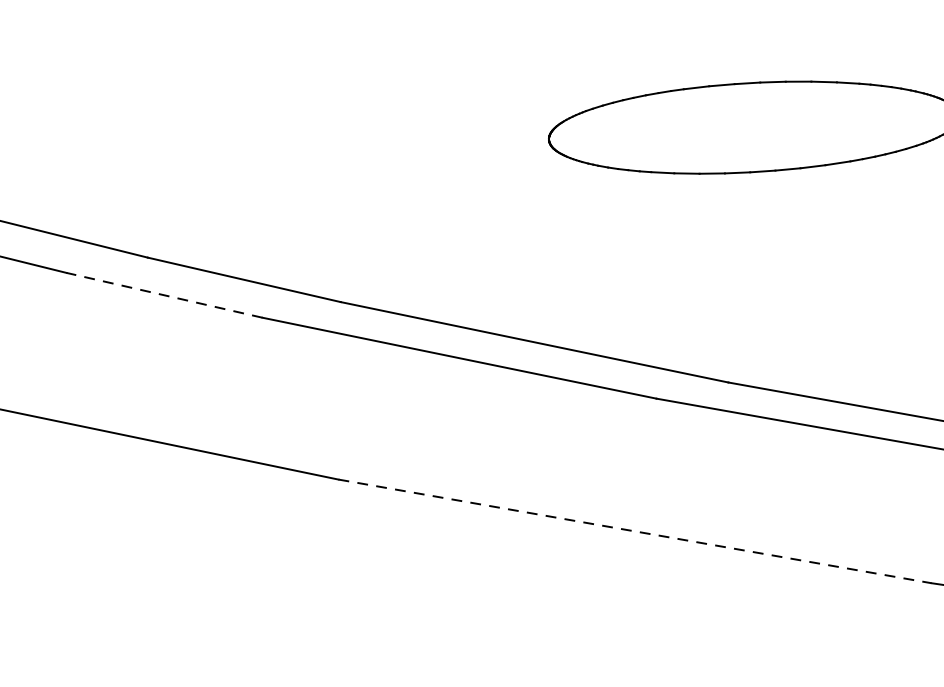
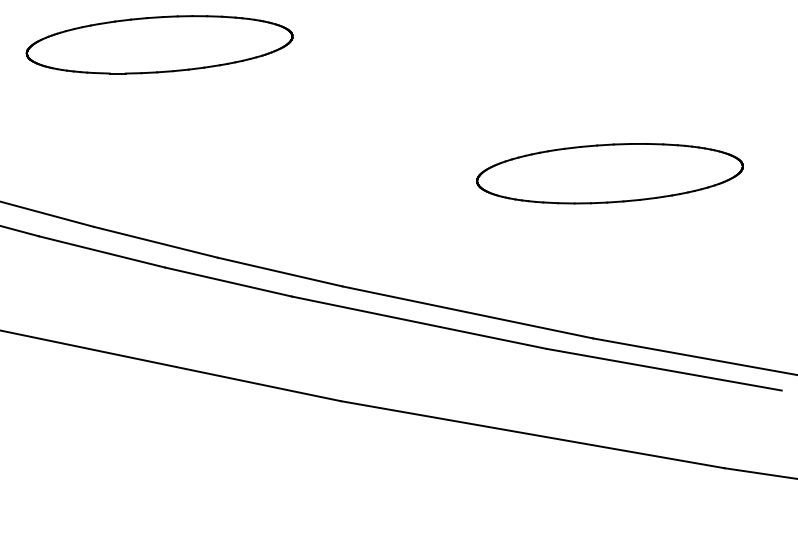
line: (164, 294) -> (228, 281), dashed -> solid
line: (634, 531) -> (532, 434), dashed -> solid

